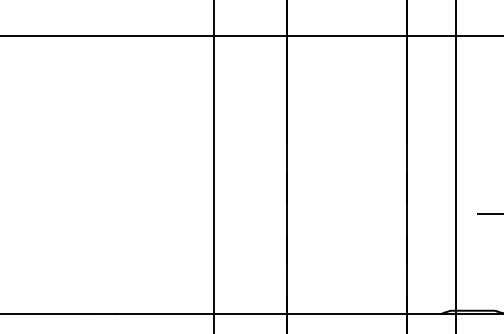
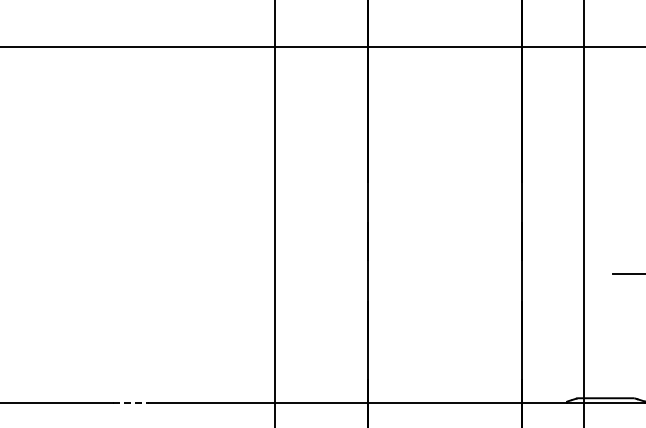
line: (102, 314) -> (131, 402), solid -> dashed

